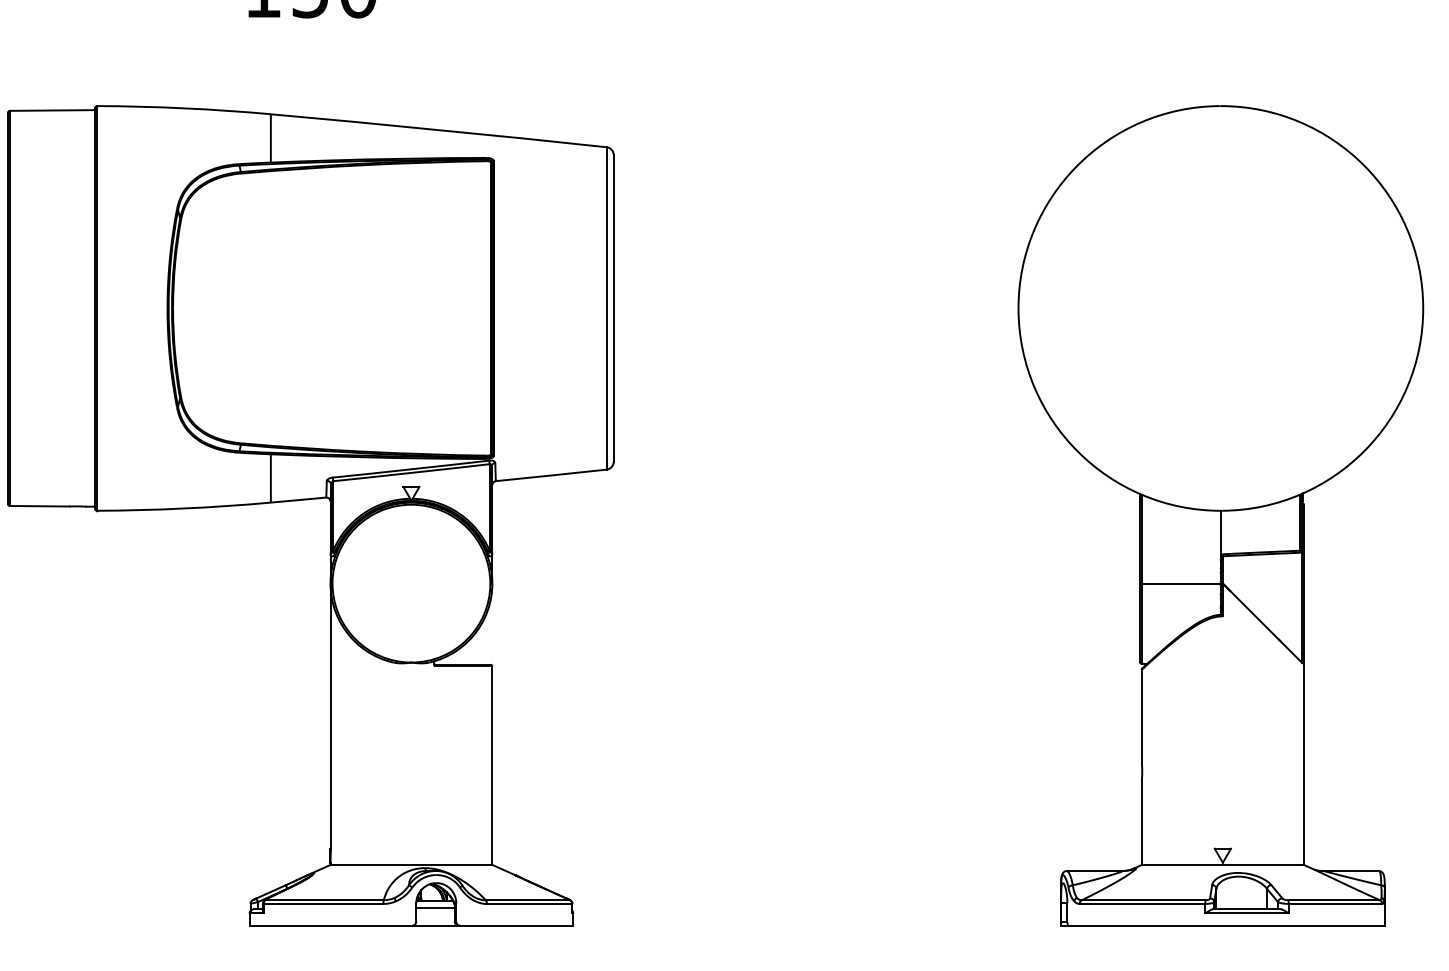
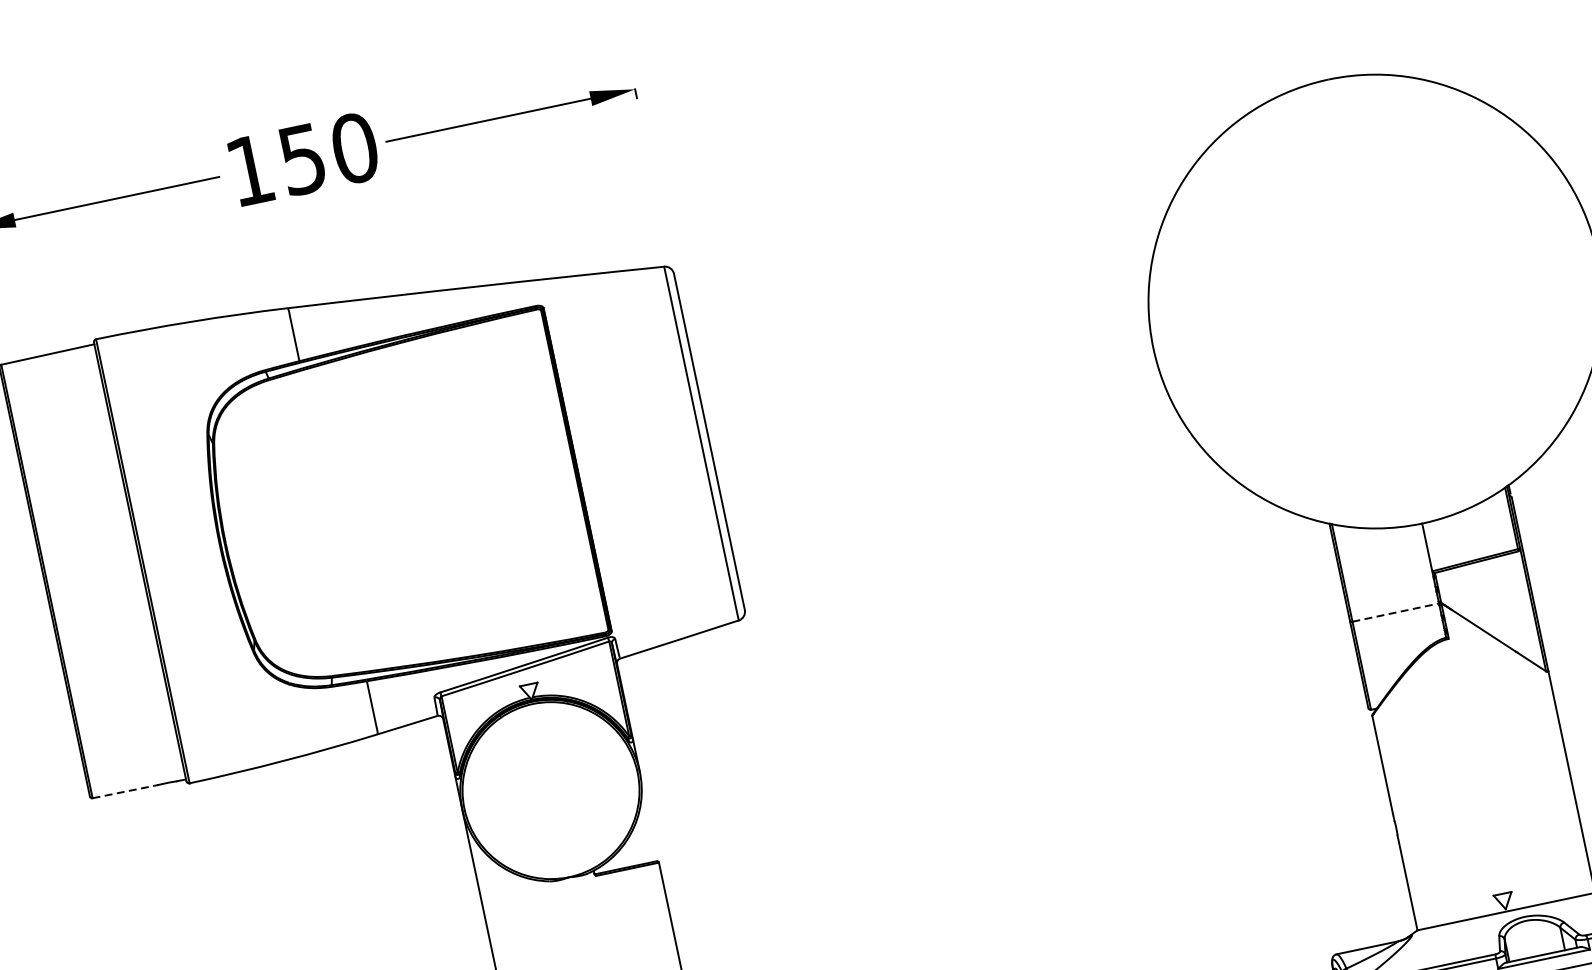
line: (39, 506) -> (125, 791), solid -> dashed
line: (1181, 583) -> (1395, 612), solid -> dashed

